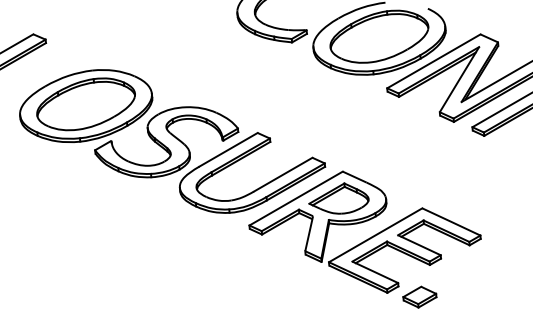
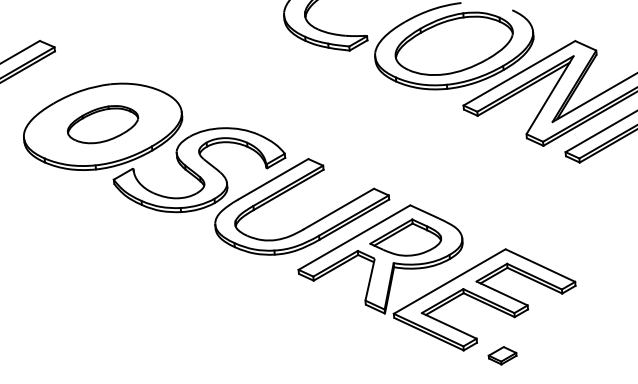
part: (85, 104) -> (102, 124), size x0.6
part: (419, 297) -> (502, 355), size x0.7

